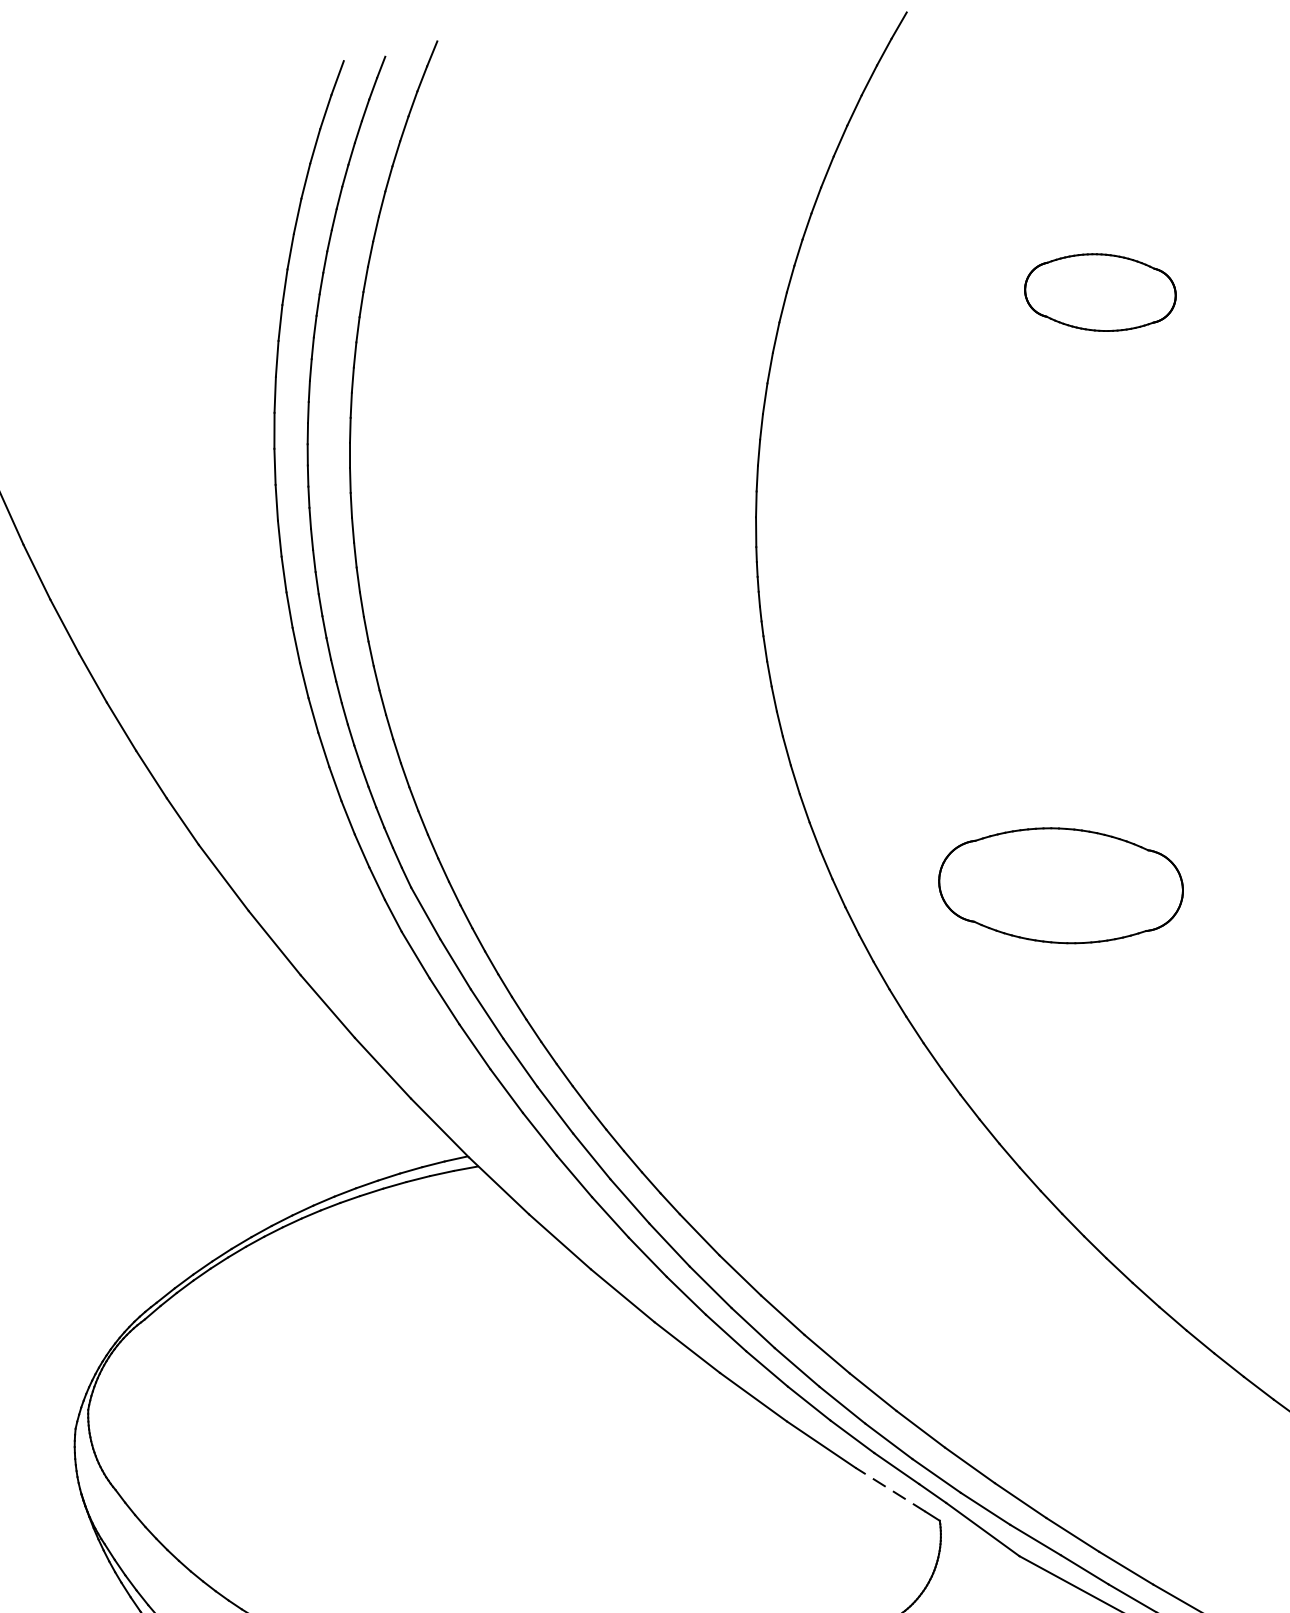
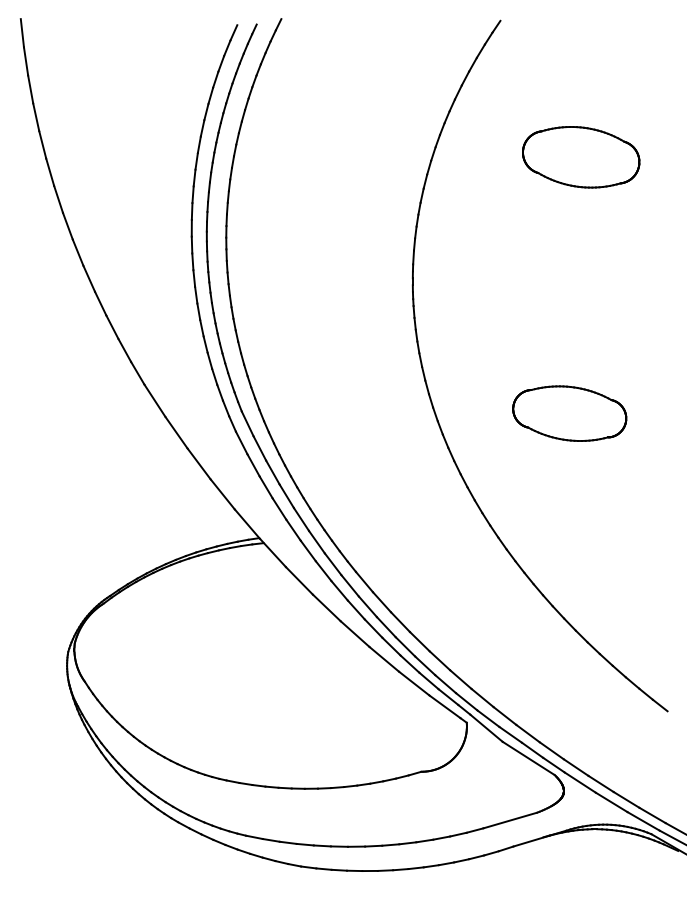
part: (1100, 292) -> (581, 157), size x1.67
part: (1060, 885) -> (569, 413), moved
line: (889, 1489) -> (444, 706), dashed -> solid

